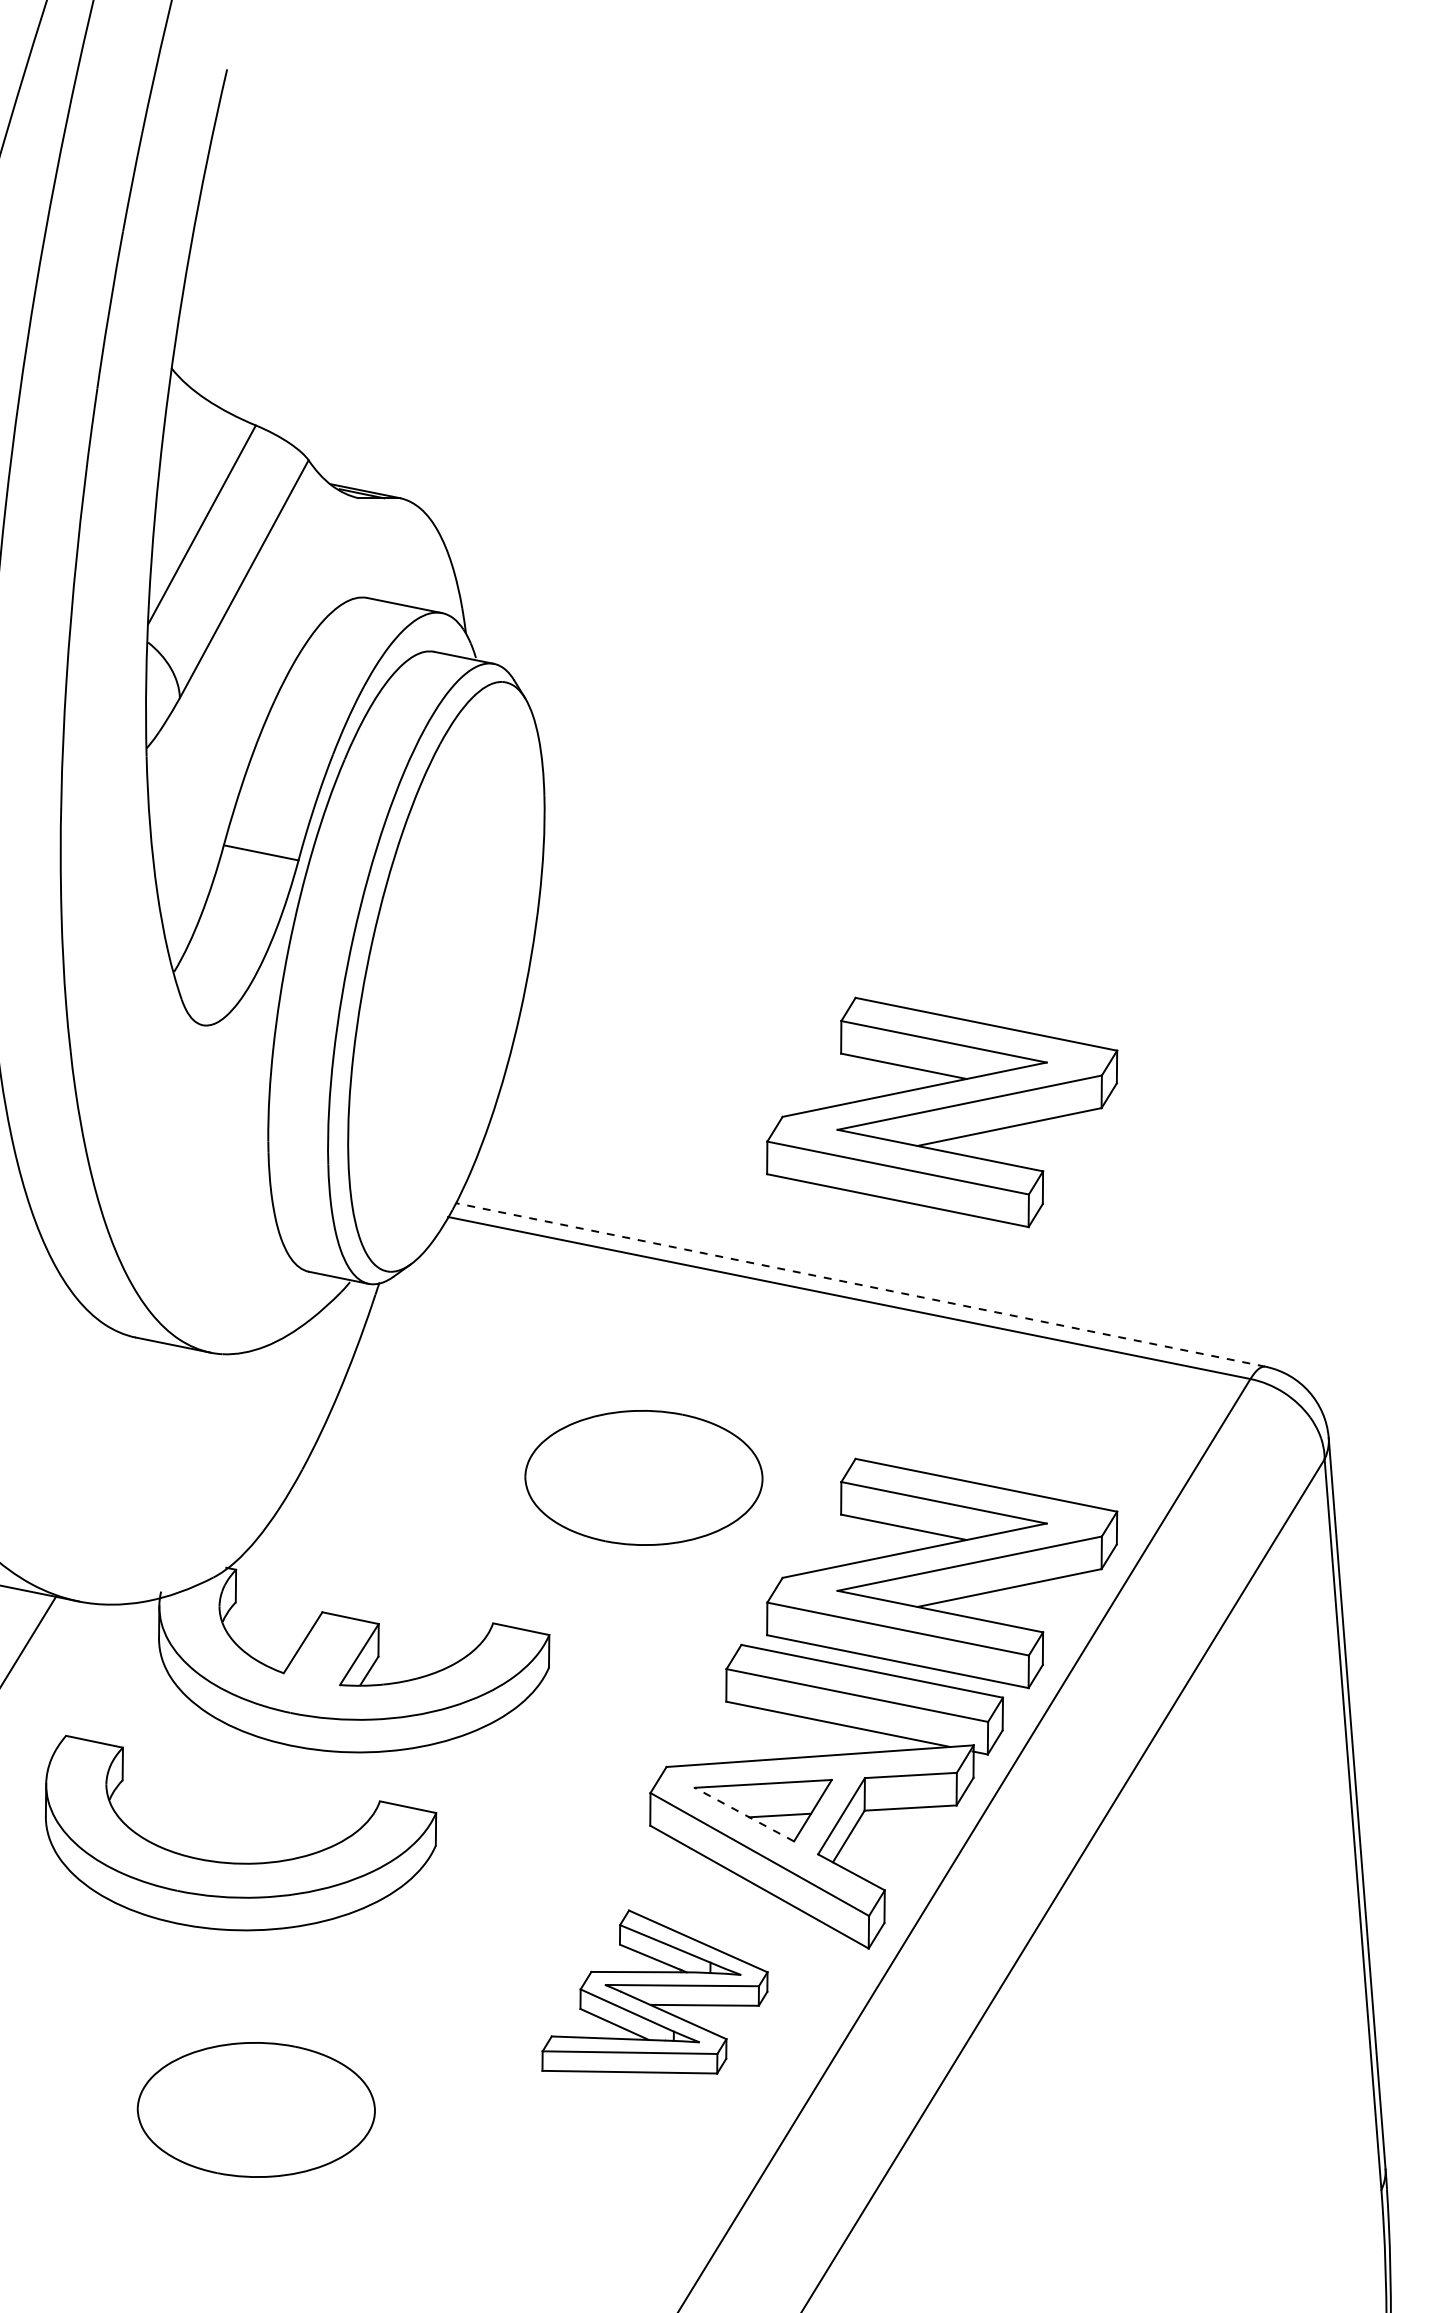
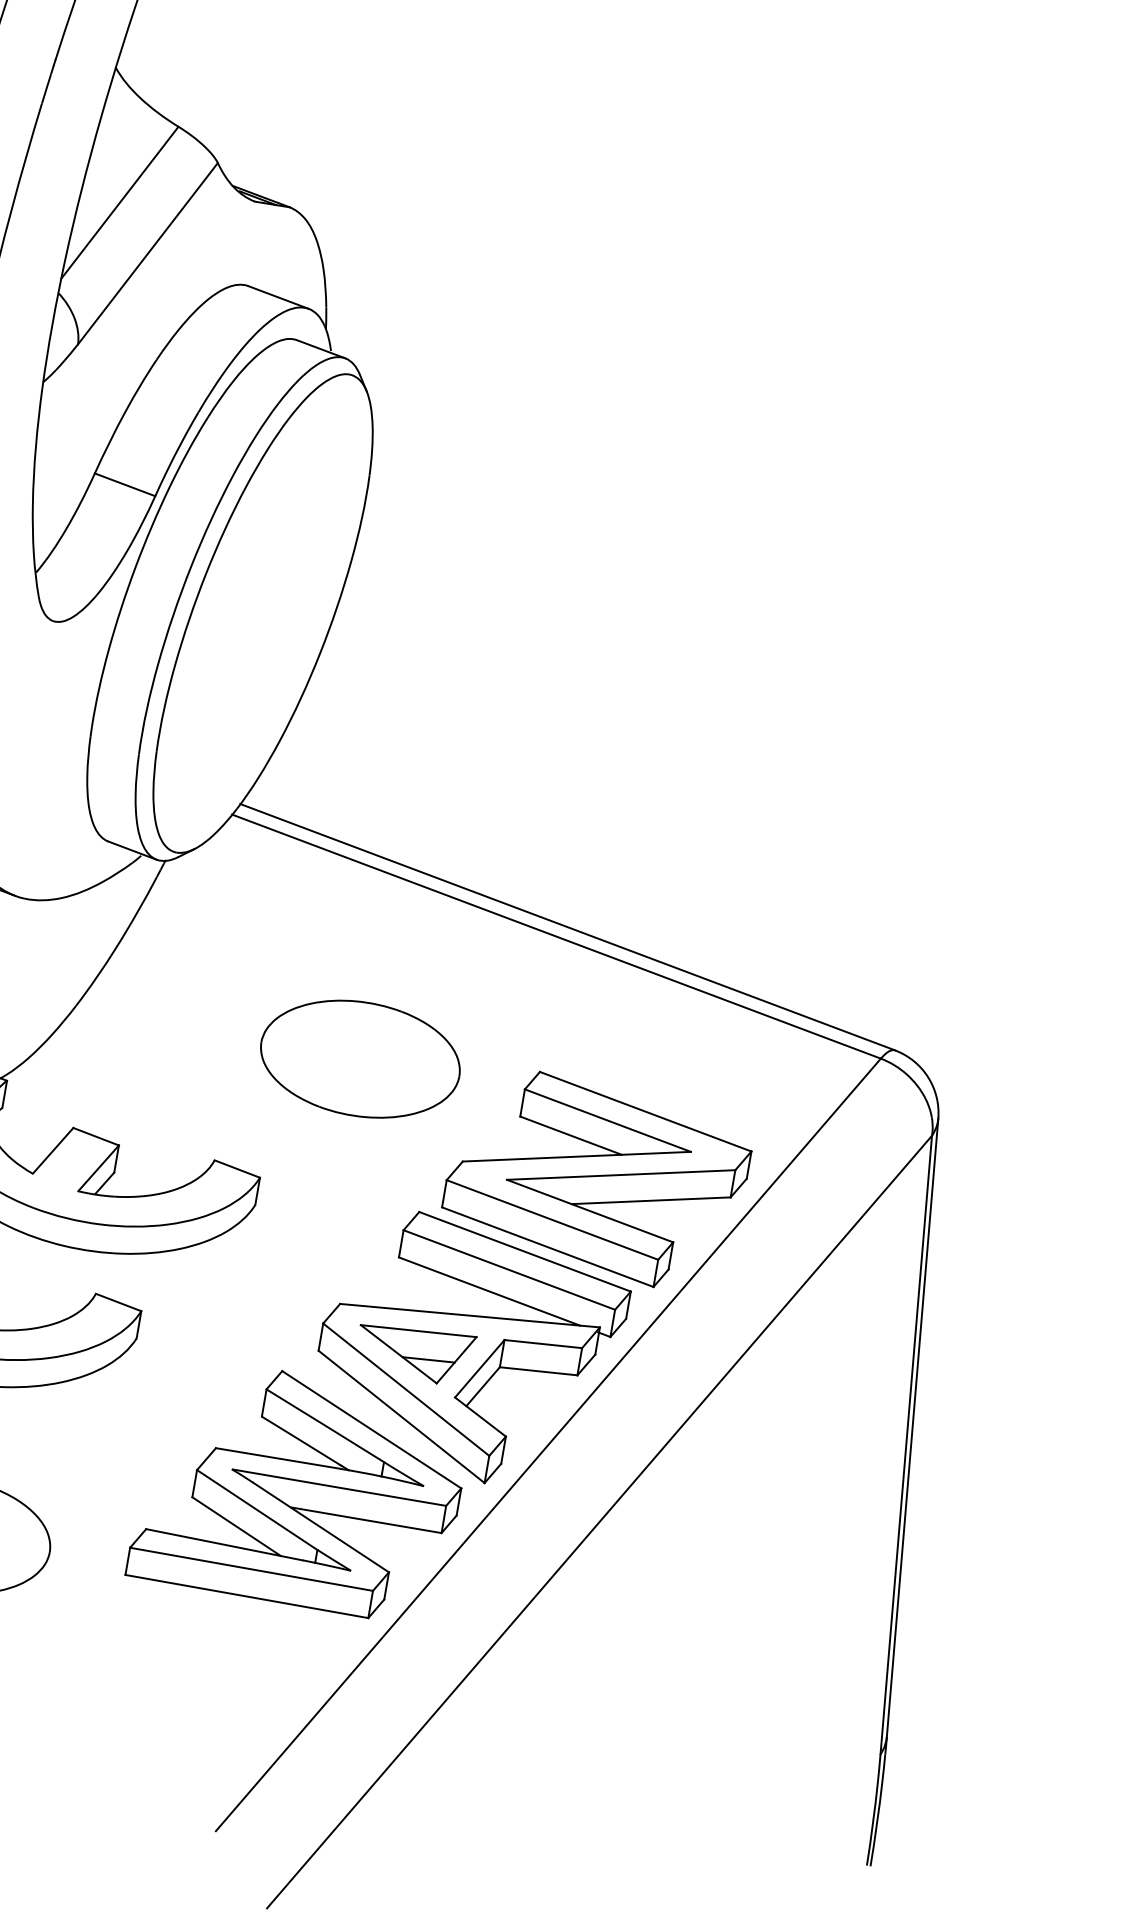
part: (942, 1112) -> (659, 794), removed
line: (860, 1284) -> (567, 926), dashed -> solid
line: (743, 1814) -> (398, 1354), dashed -> solid
part: (654, 1991) -> (299, 1489), size x1.67

